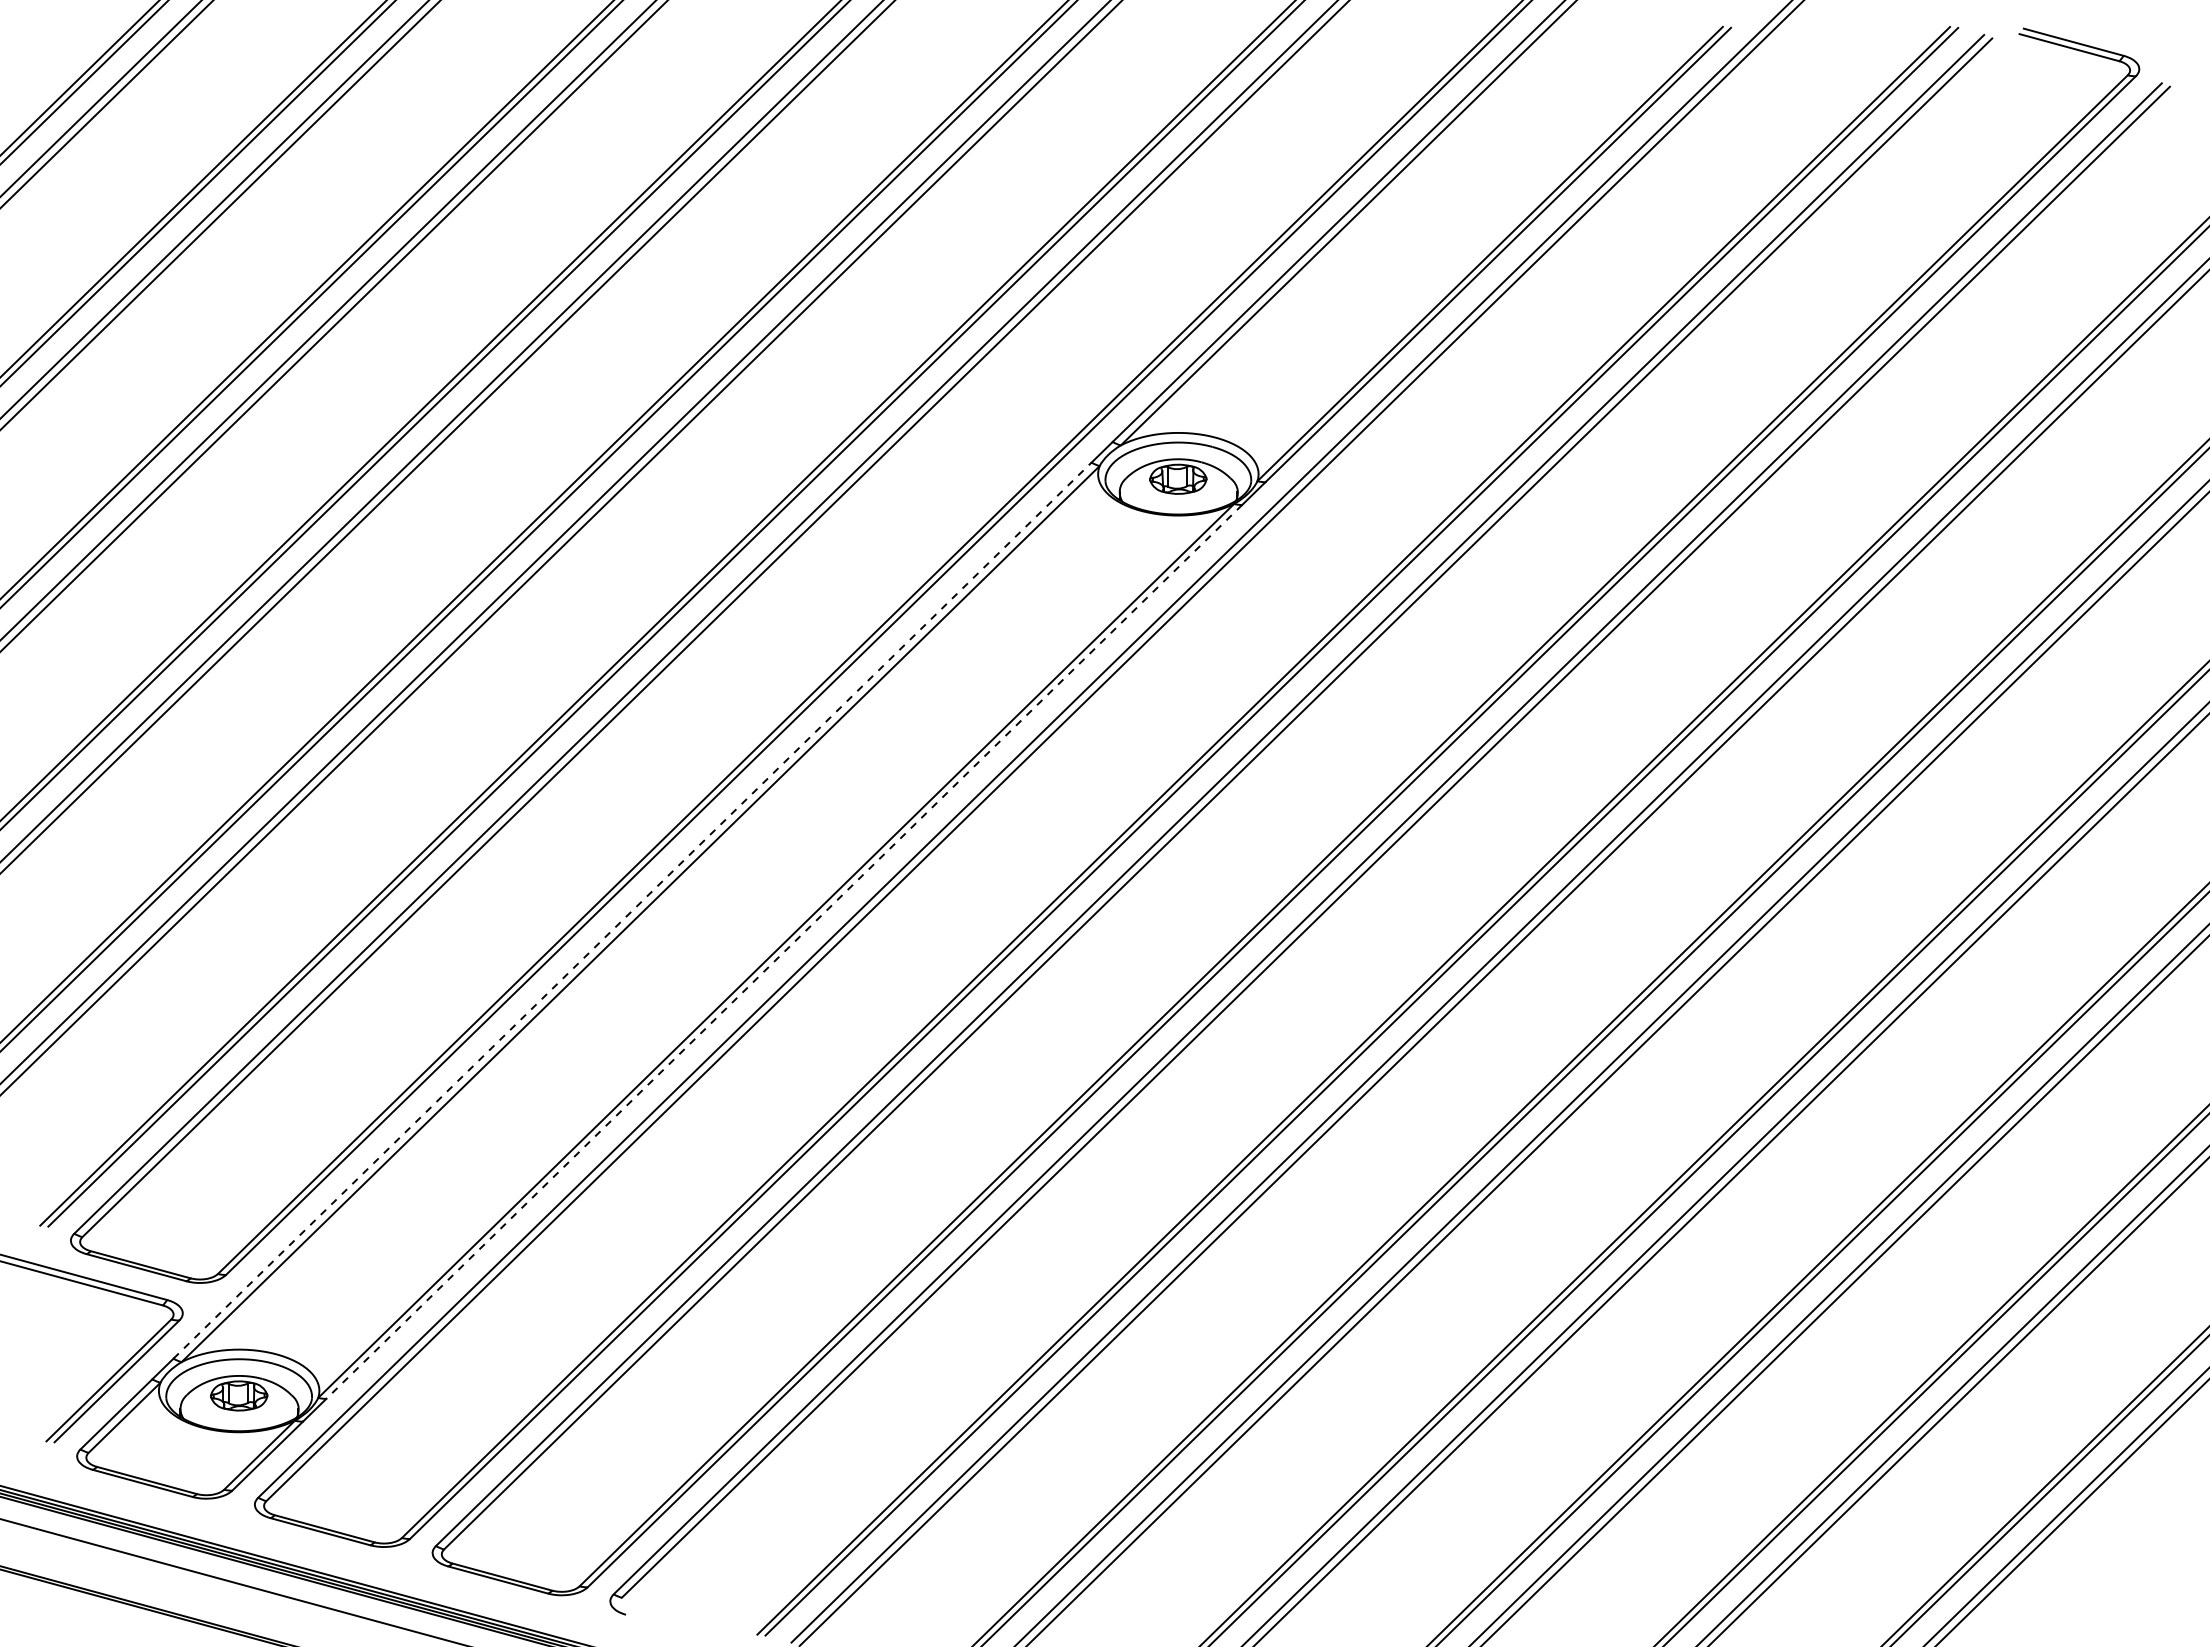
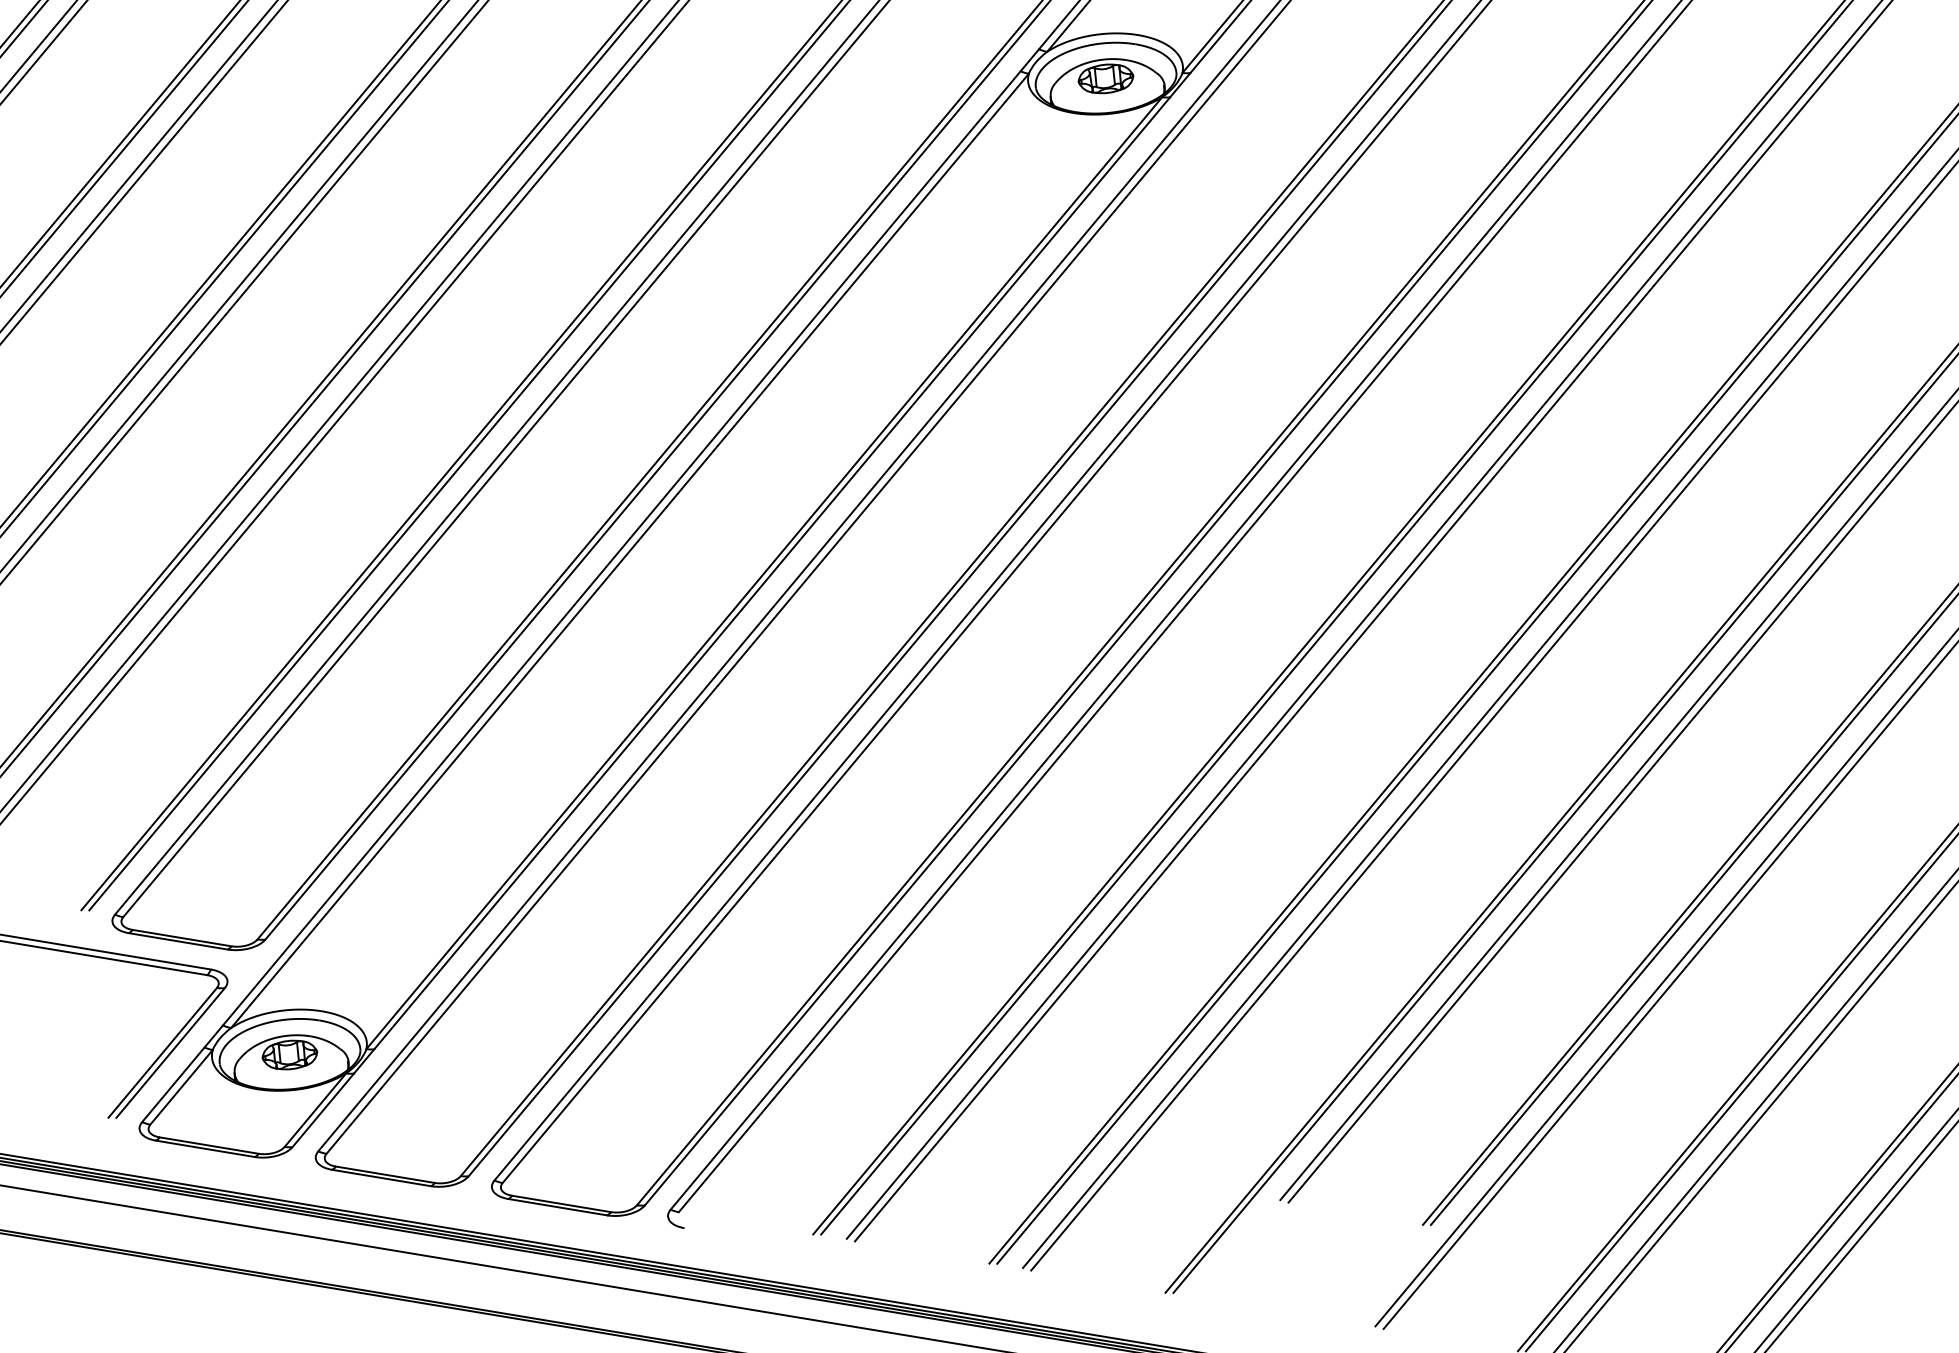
line: (632, 910) -> (621, 548), dashed -> solid
line: (784, 951) -> (772, 572), dashed -> solid

